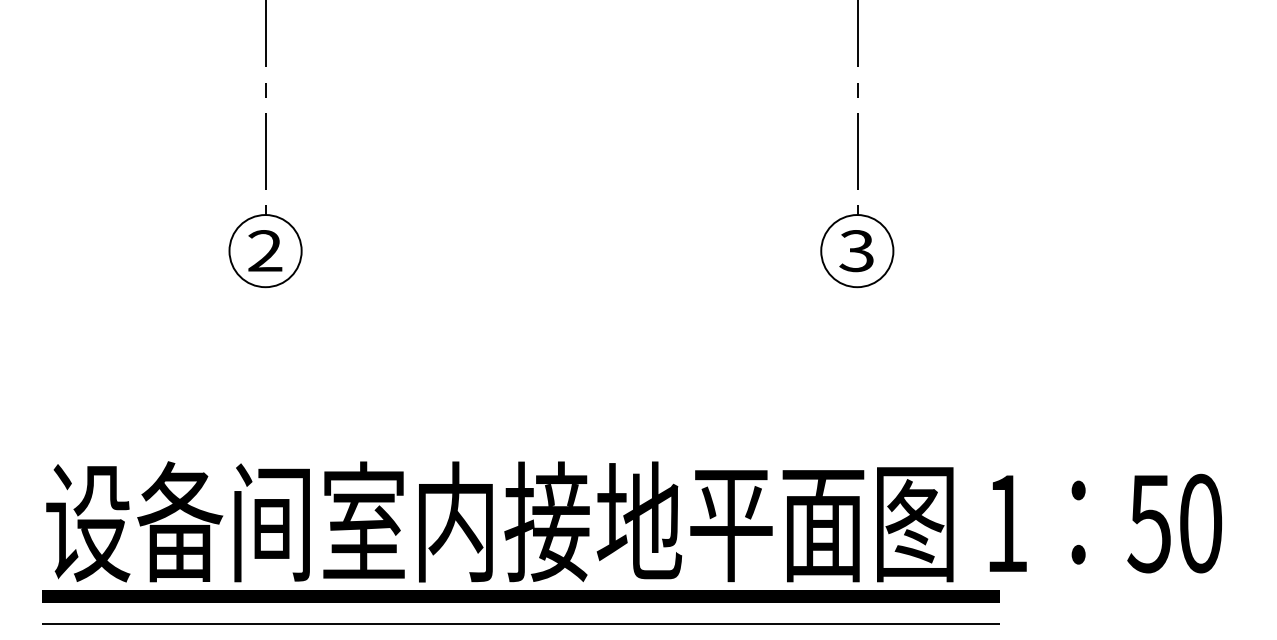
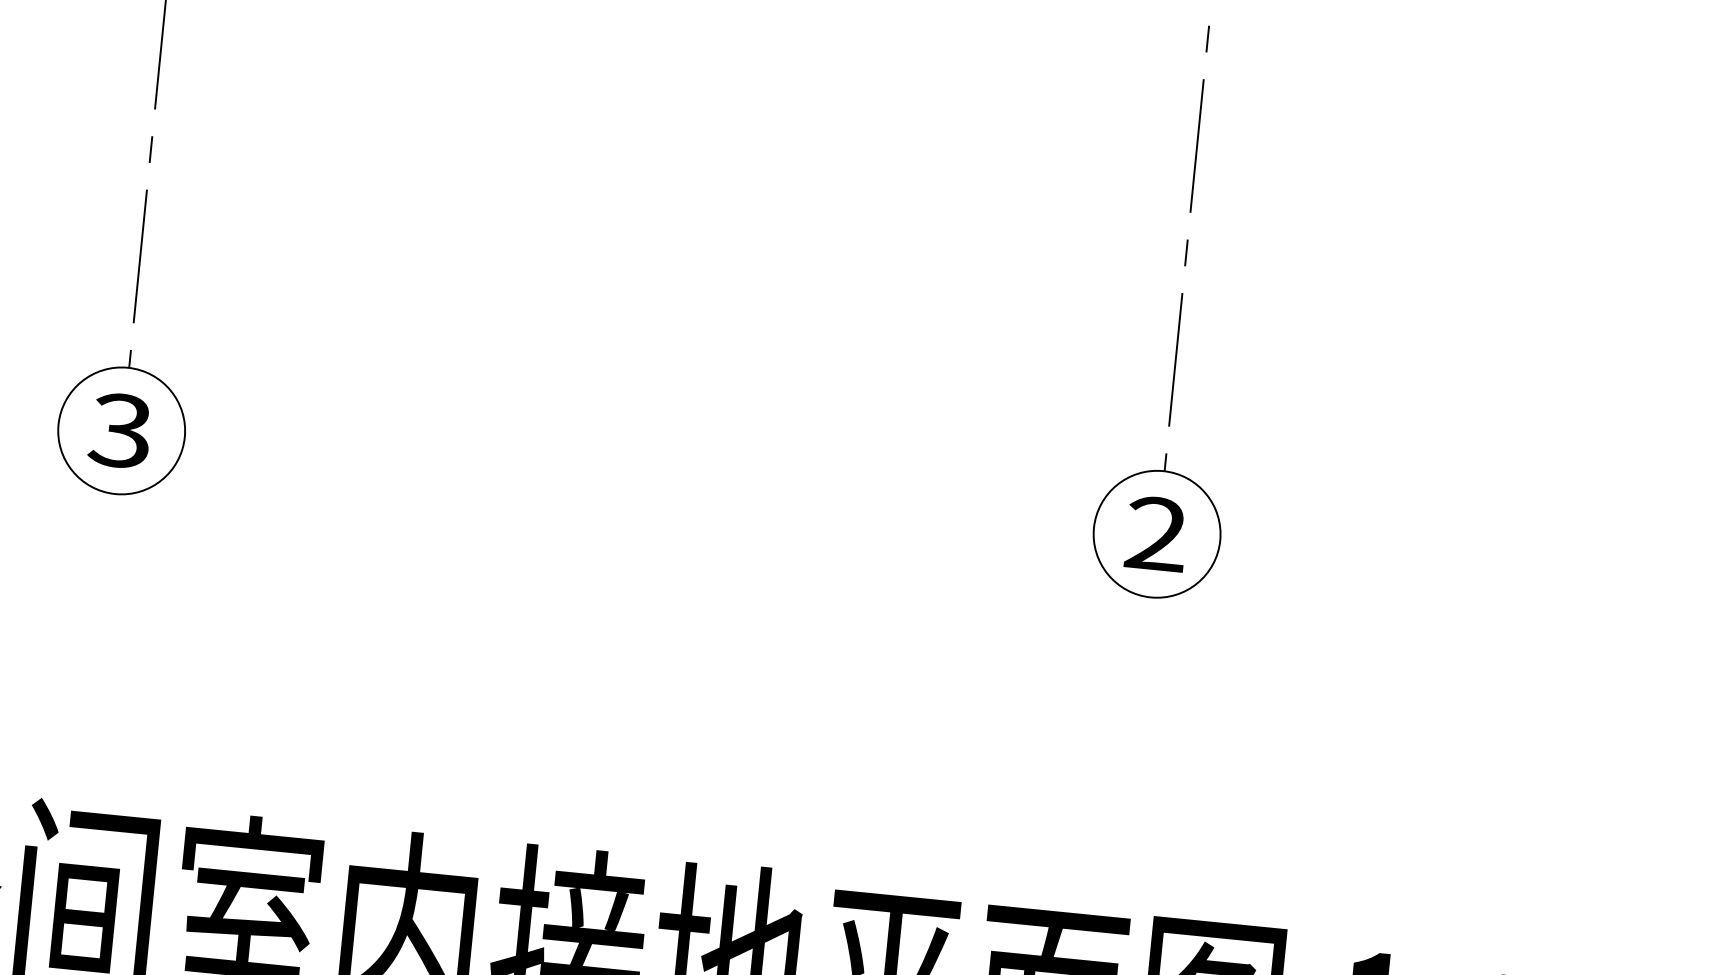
text: (264, 251) -> (119, 431), 2 -> 3
text: (856, 251) -> (1155, 534), 3 -> 2

